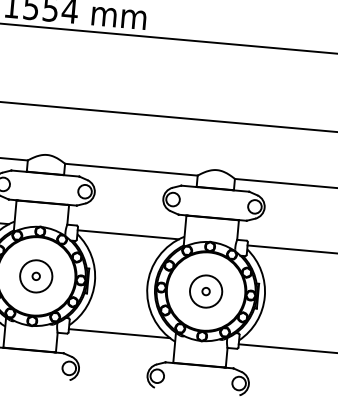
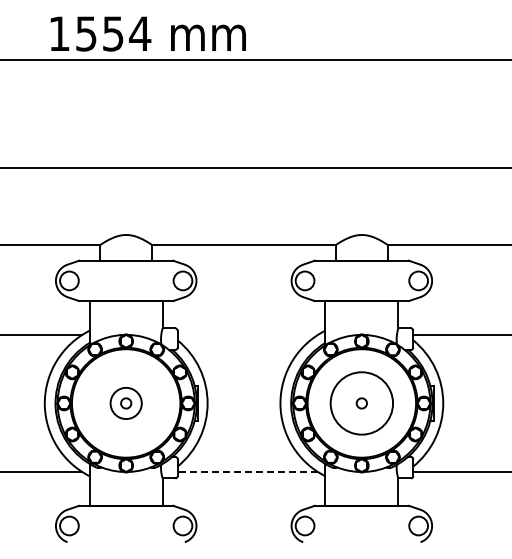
line: (128, 234) -> (247, 334), removed
circle: (35, 276) -> (125, 403), size x0.7
circle: (205, 291) -> (361, 403), size x1.4
line: (119, 333) -> (247, 472), solid -> dashed

